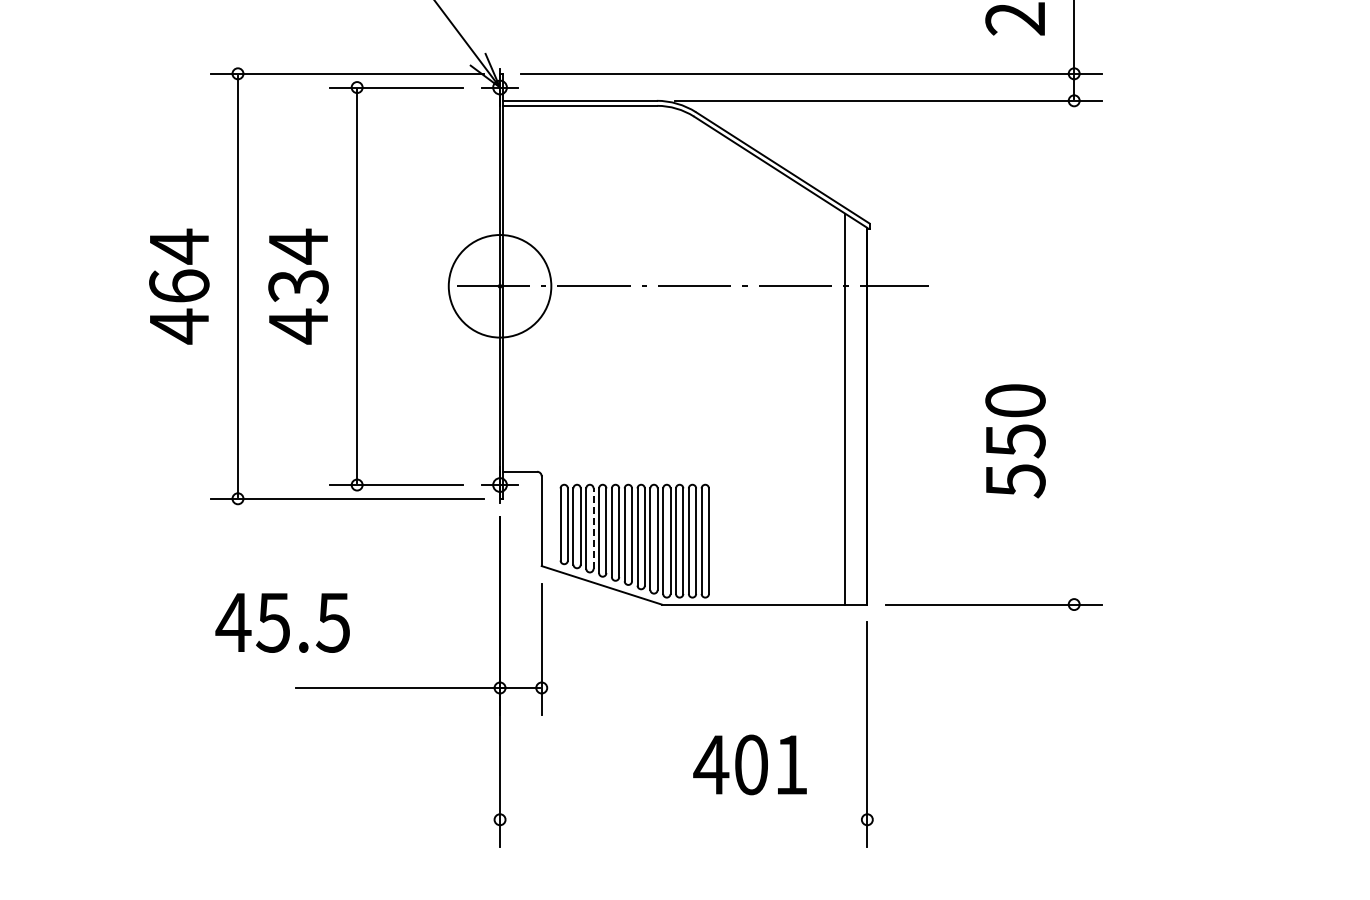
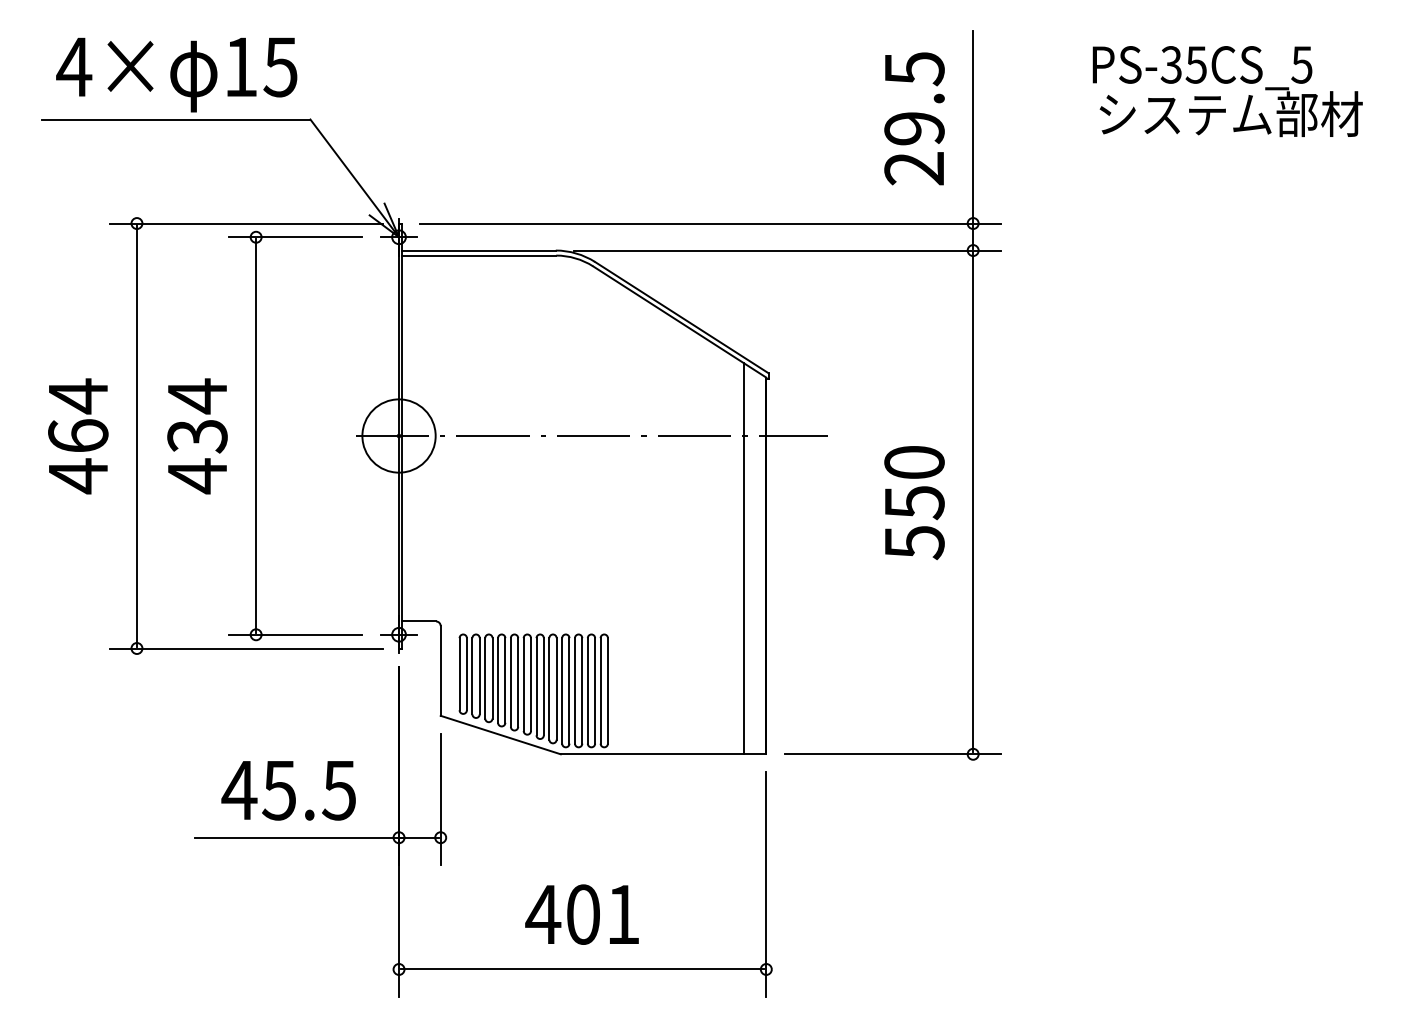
circle: (499, 285) -> (398, 435), size x0.71
line: (1074, 352) -> (973, 502), added
text: (1015, 441) -> (914, 503), moved
line: (593, 527) -> (492, 677), dashed -> solid
text: (282, 622) -> (288, 790), moved
text: (749, 764) -> (581, 914), moved
line: (683, 819) -> (582, 969), added

